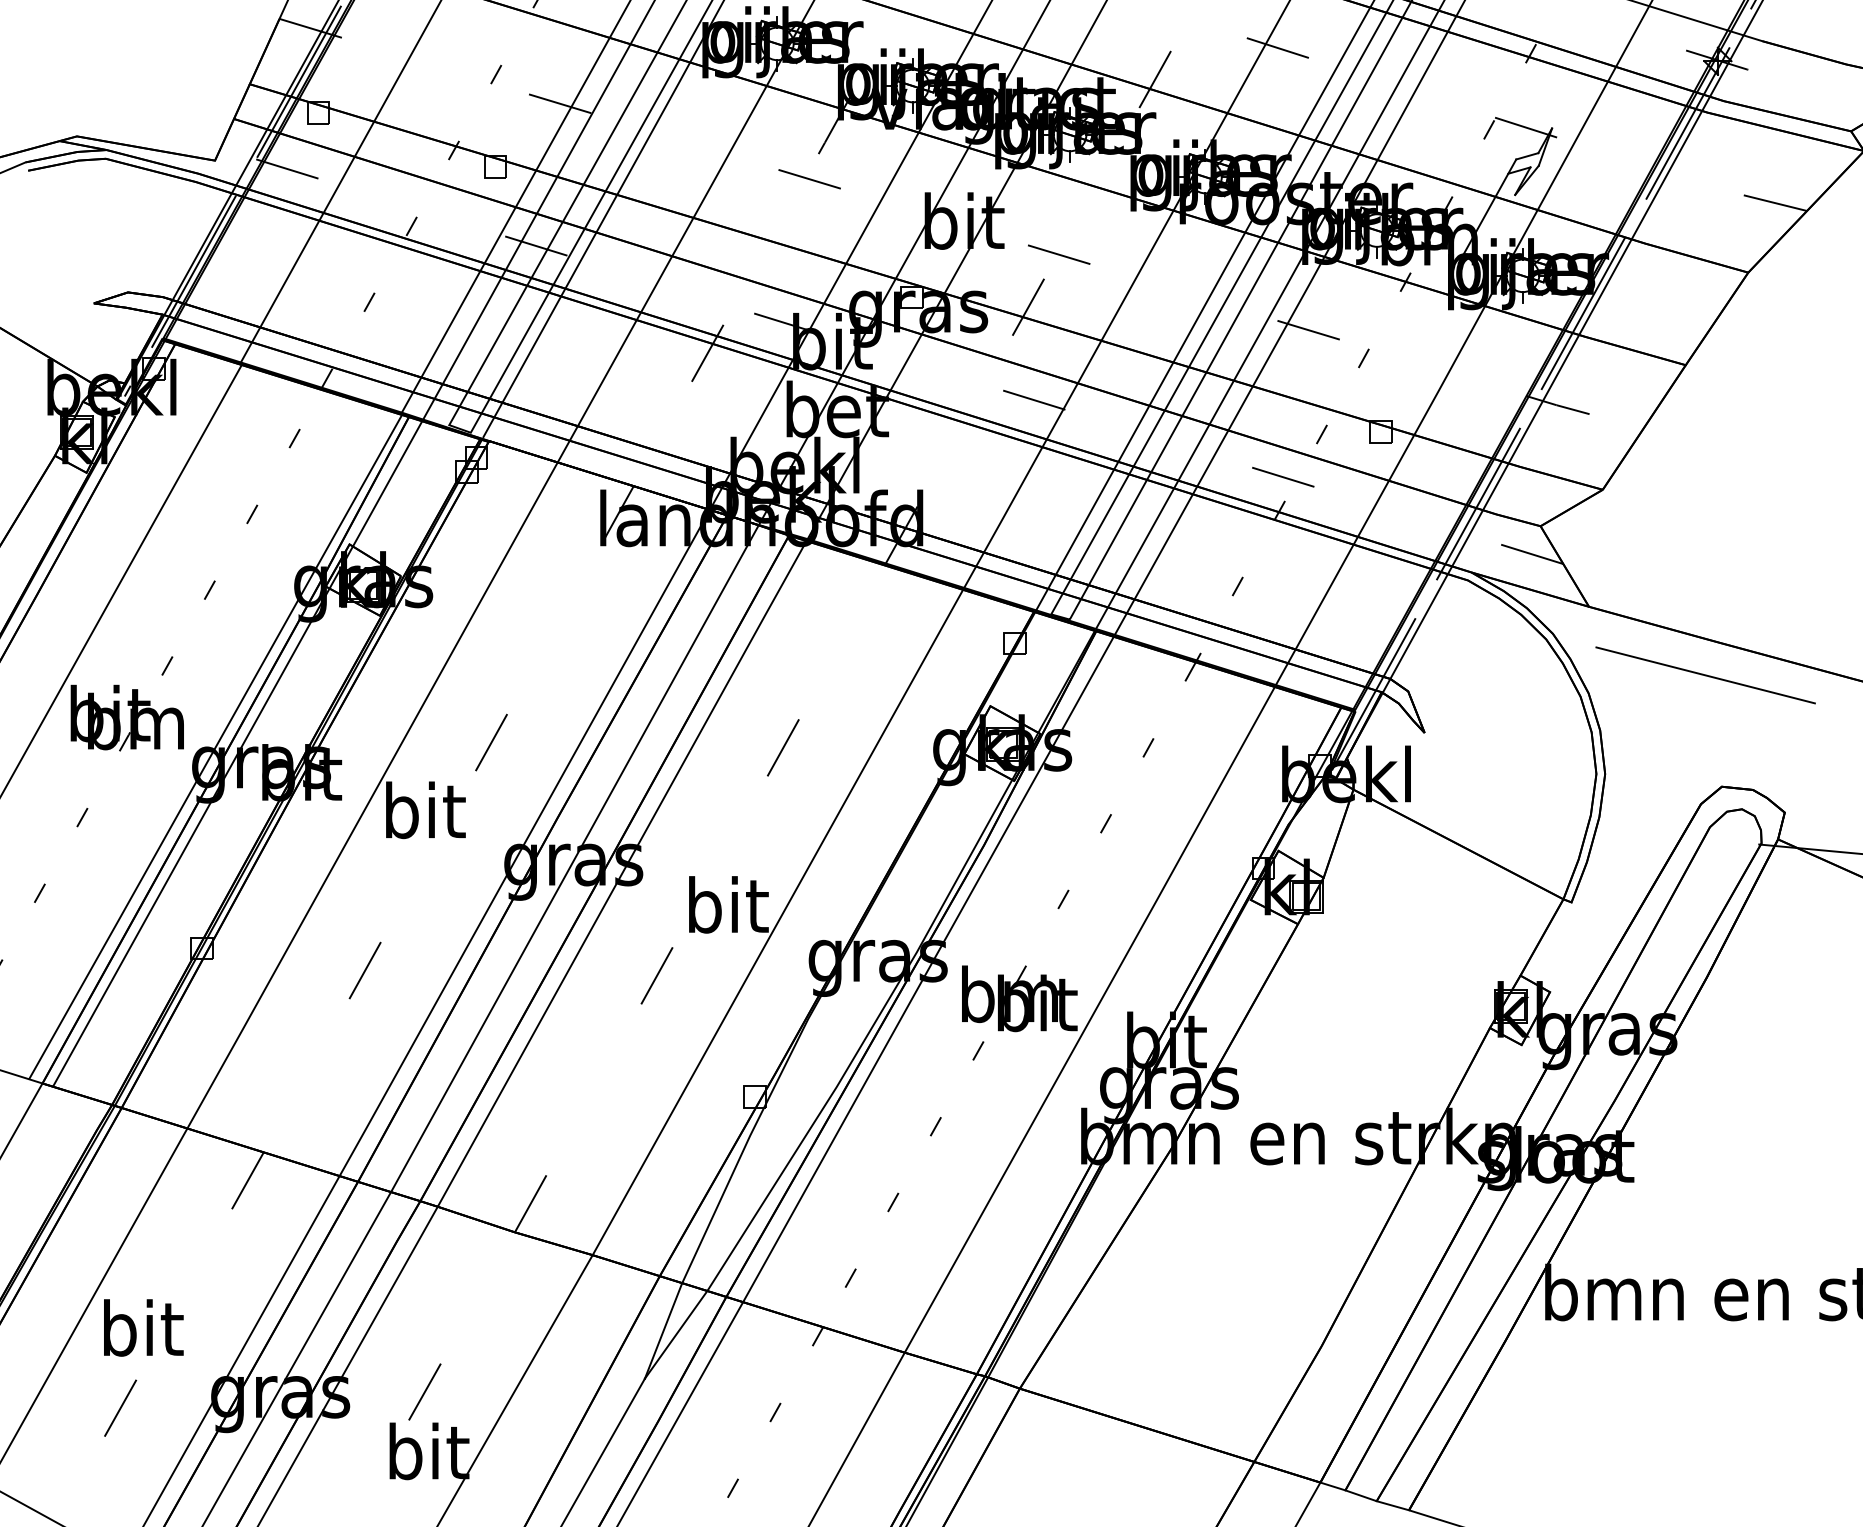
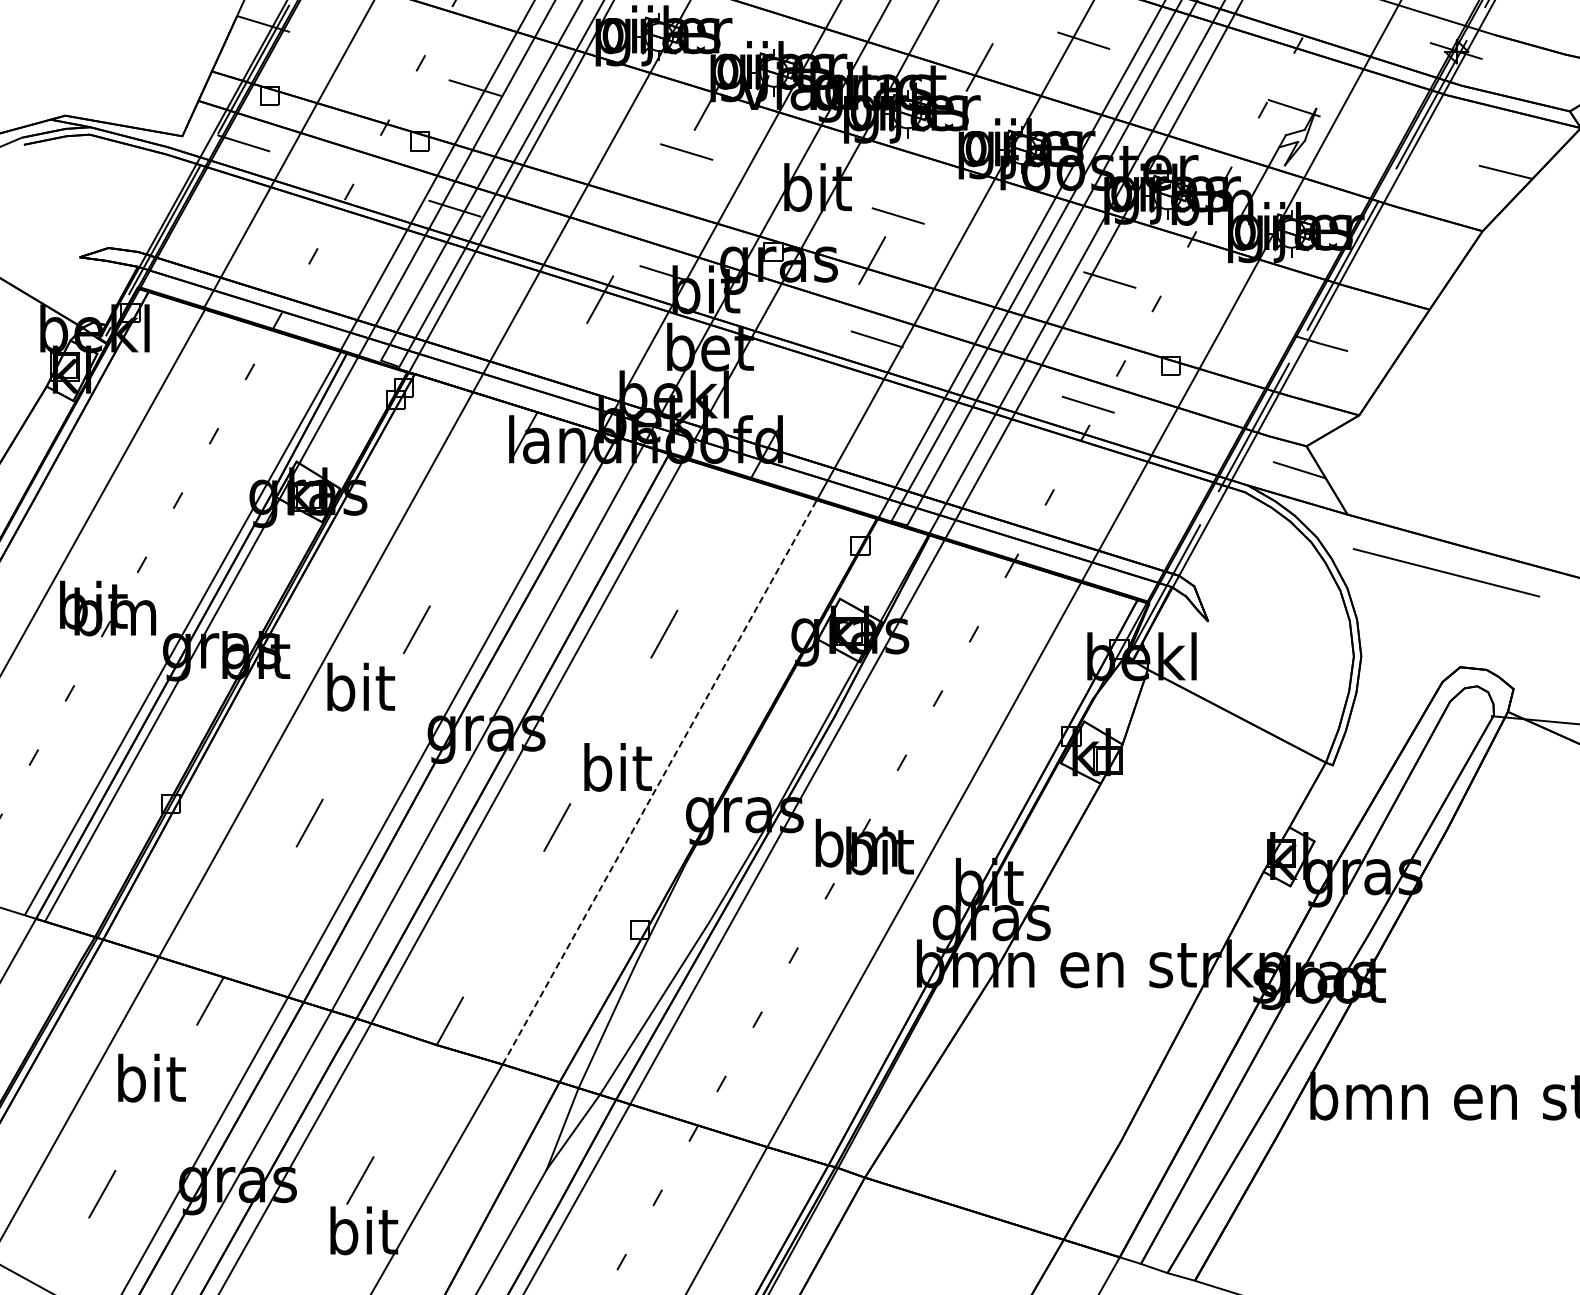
line: (777, 922) -> (659, 782), solid -> dashed
text: (143, 1327) -> (151, 1077), moved

